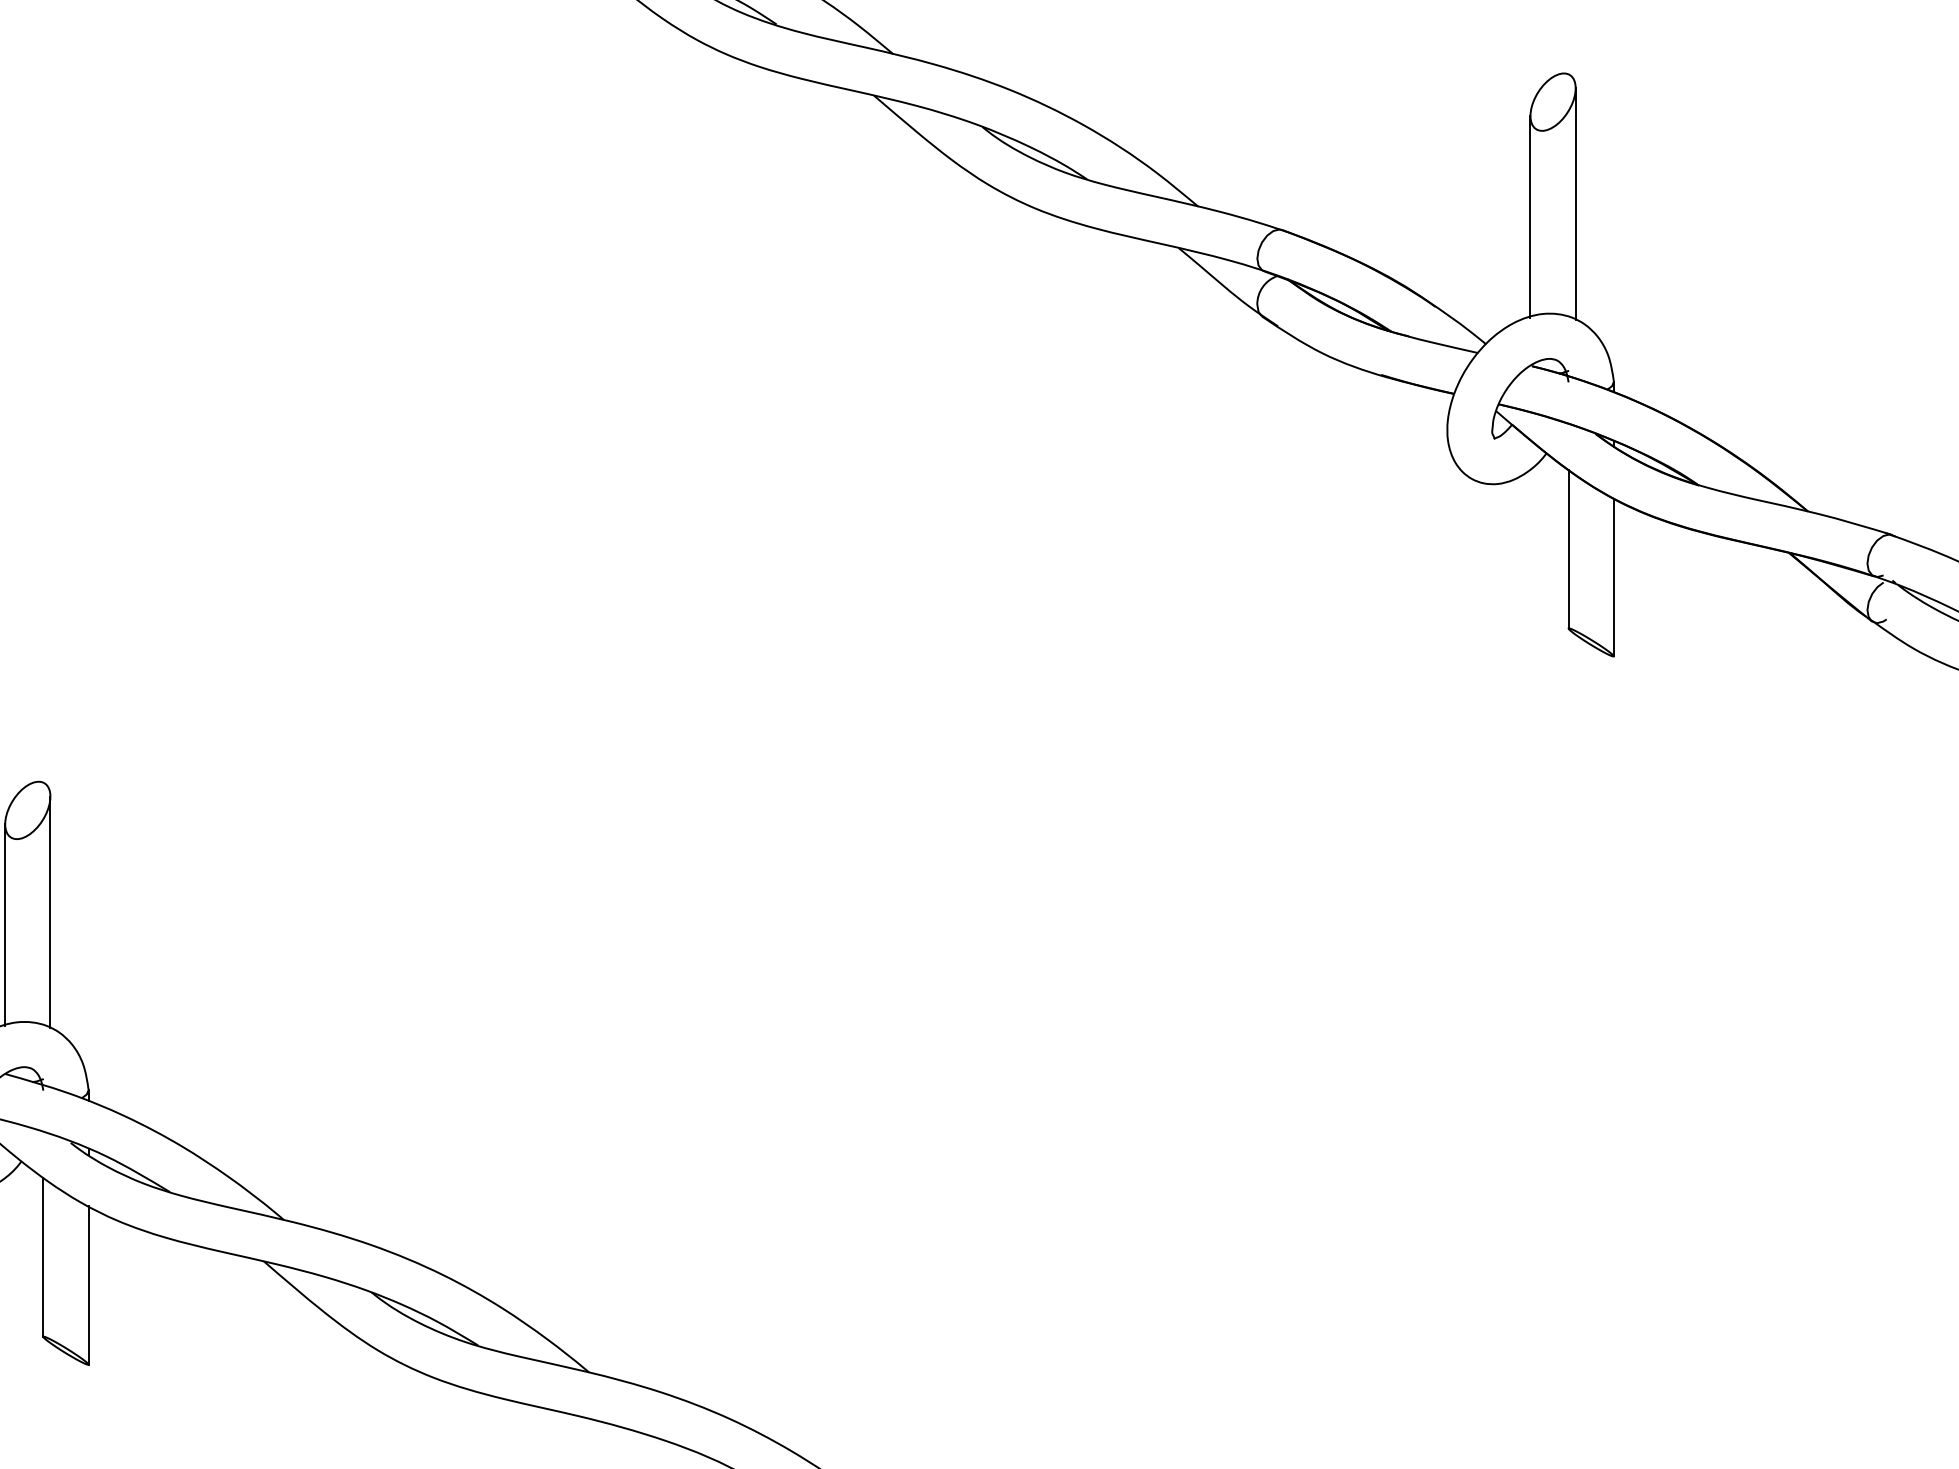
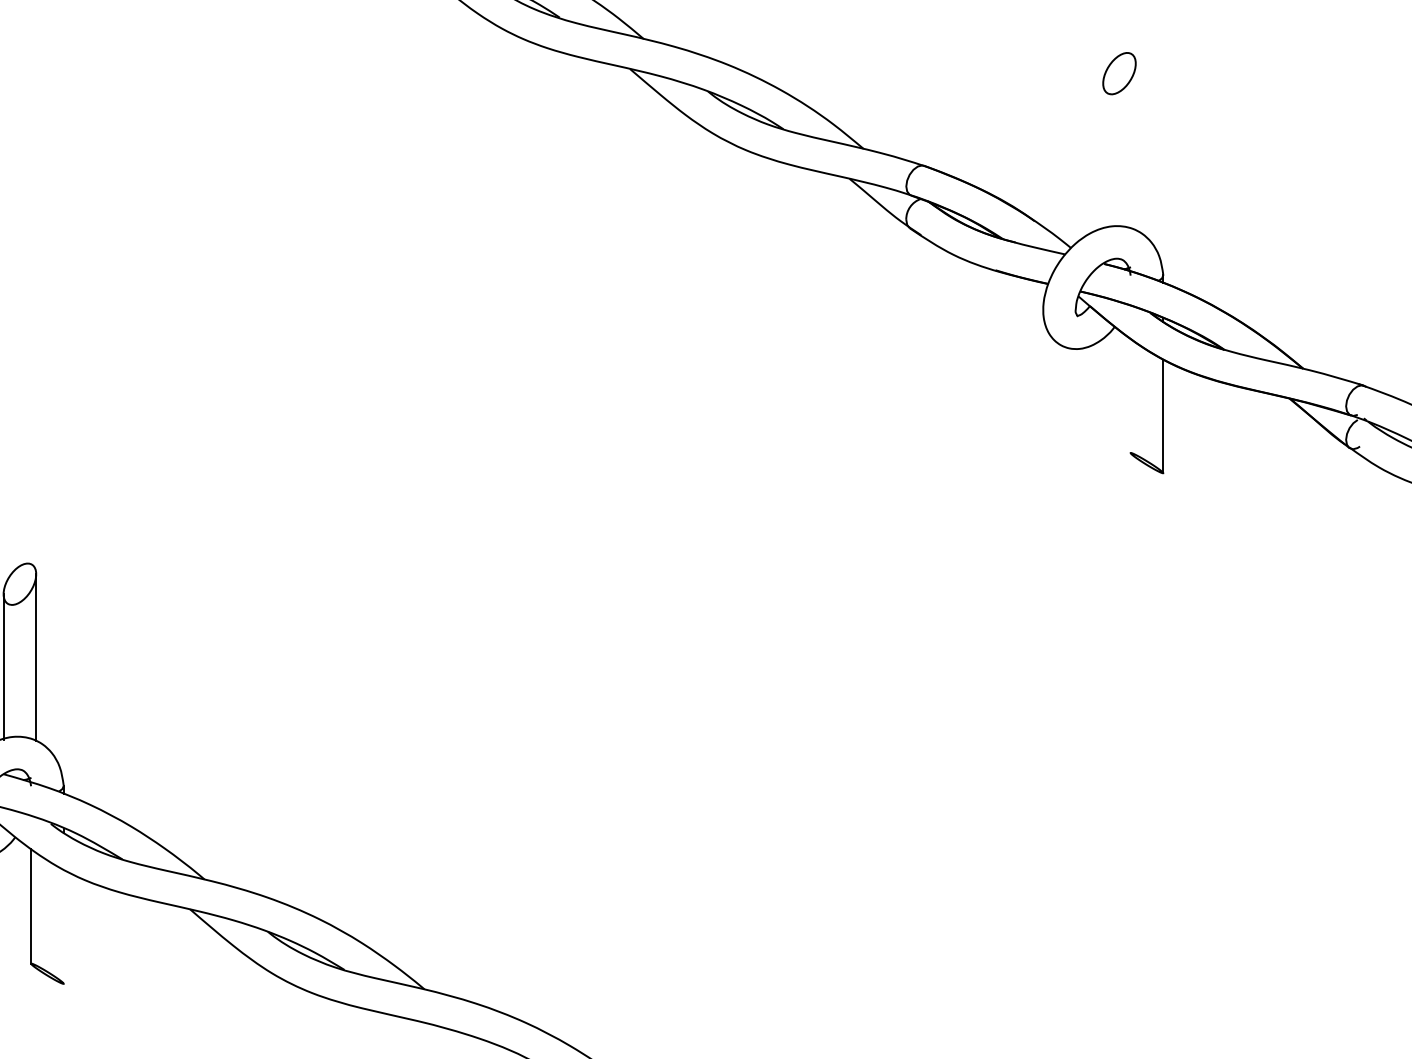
line: (1575, 203) -> (1135, 146), removed
line: (1530, 217) -> (1103, 156), removed
line: (1568, 548) -> (1130, 395), removed
line: (88, 1285) -> (63, 926), removed

